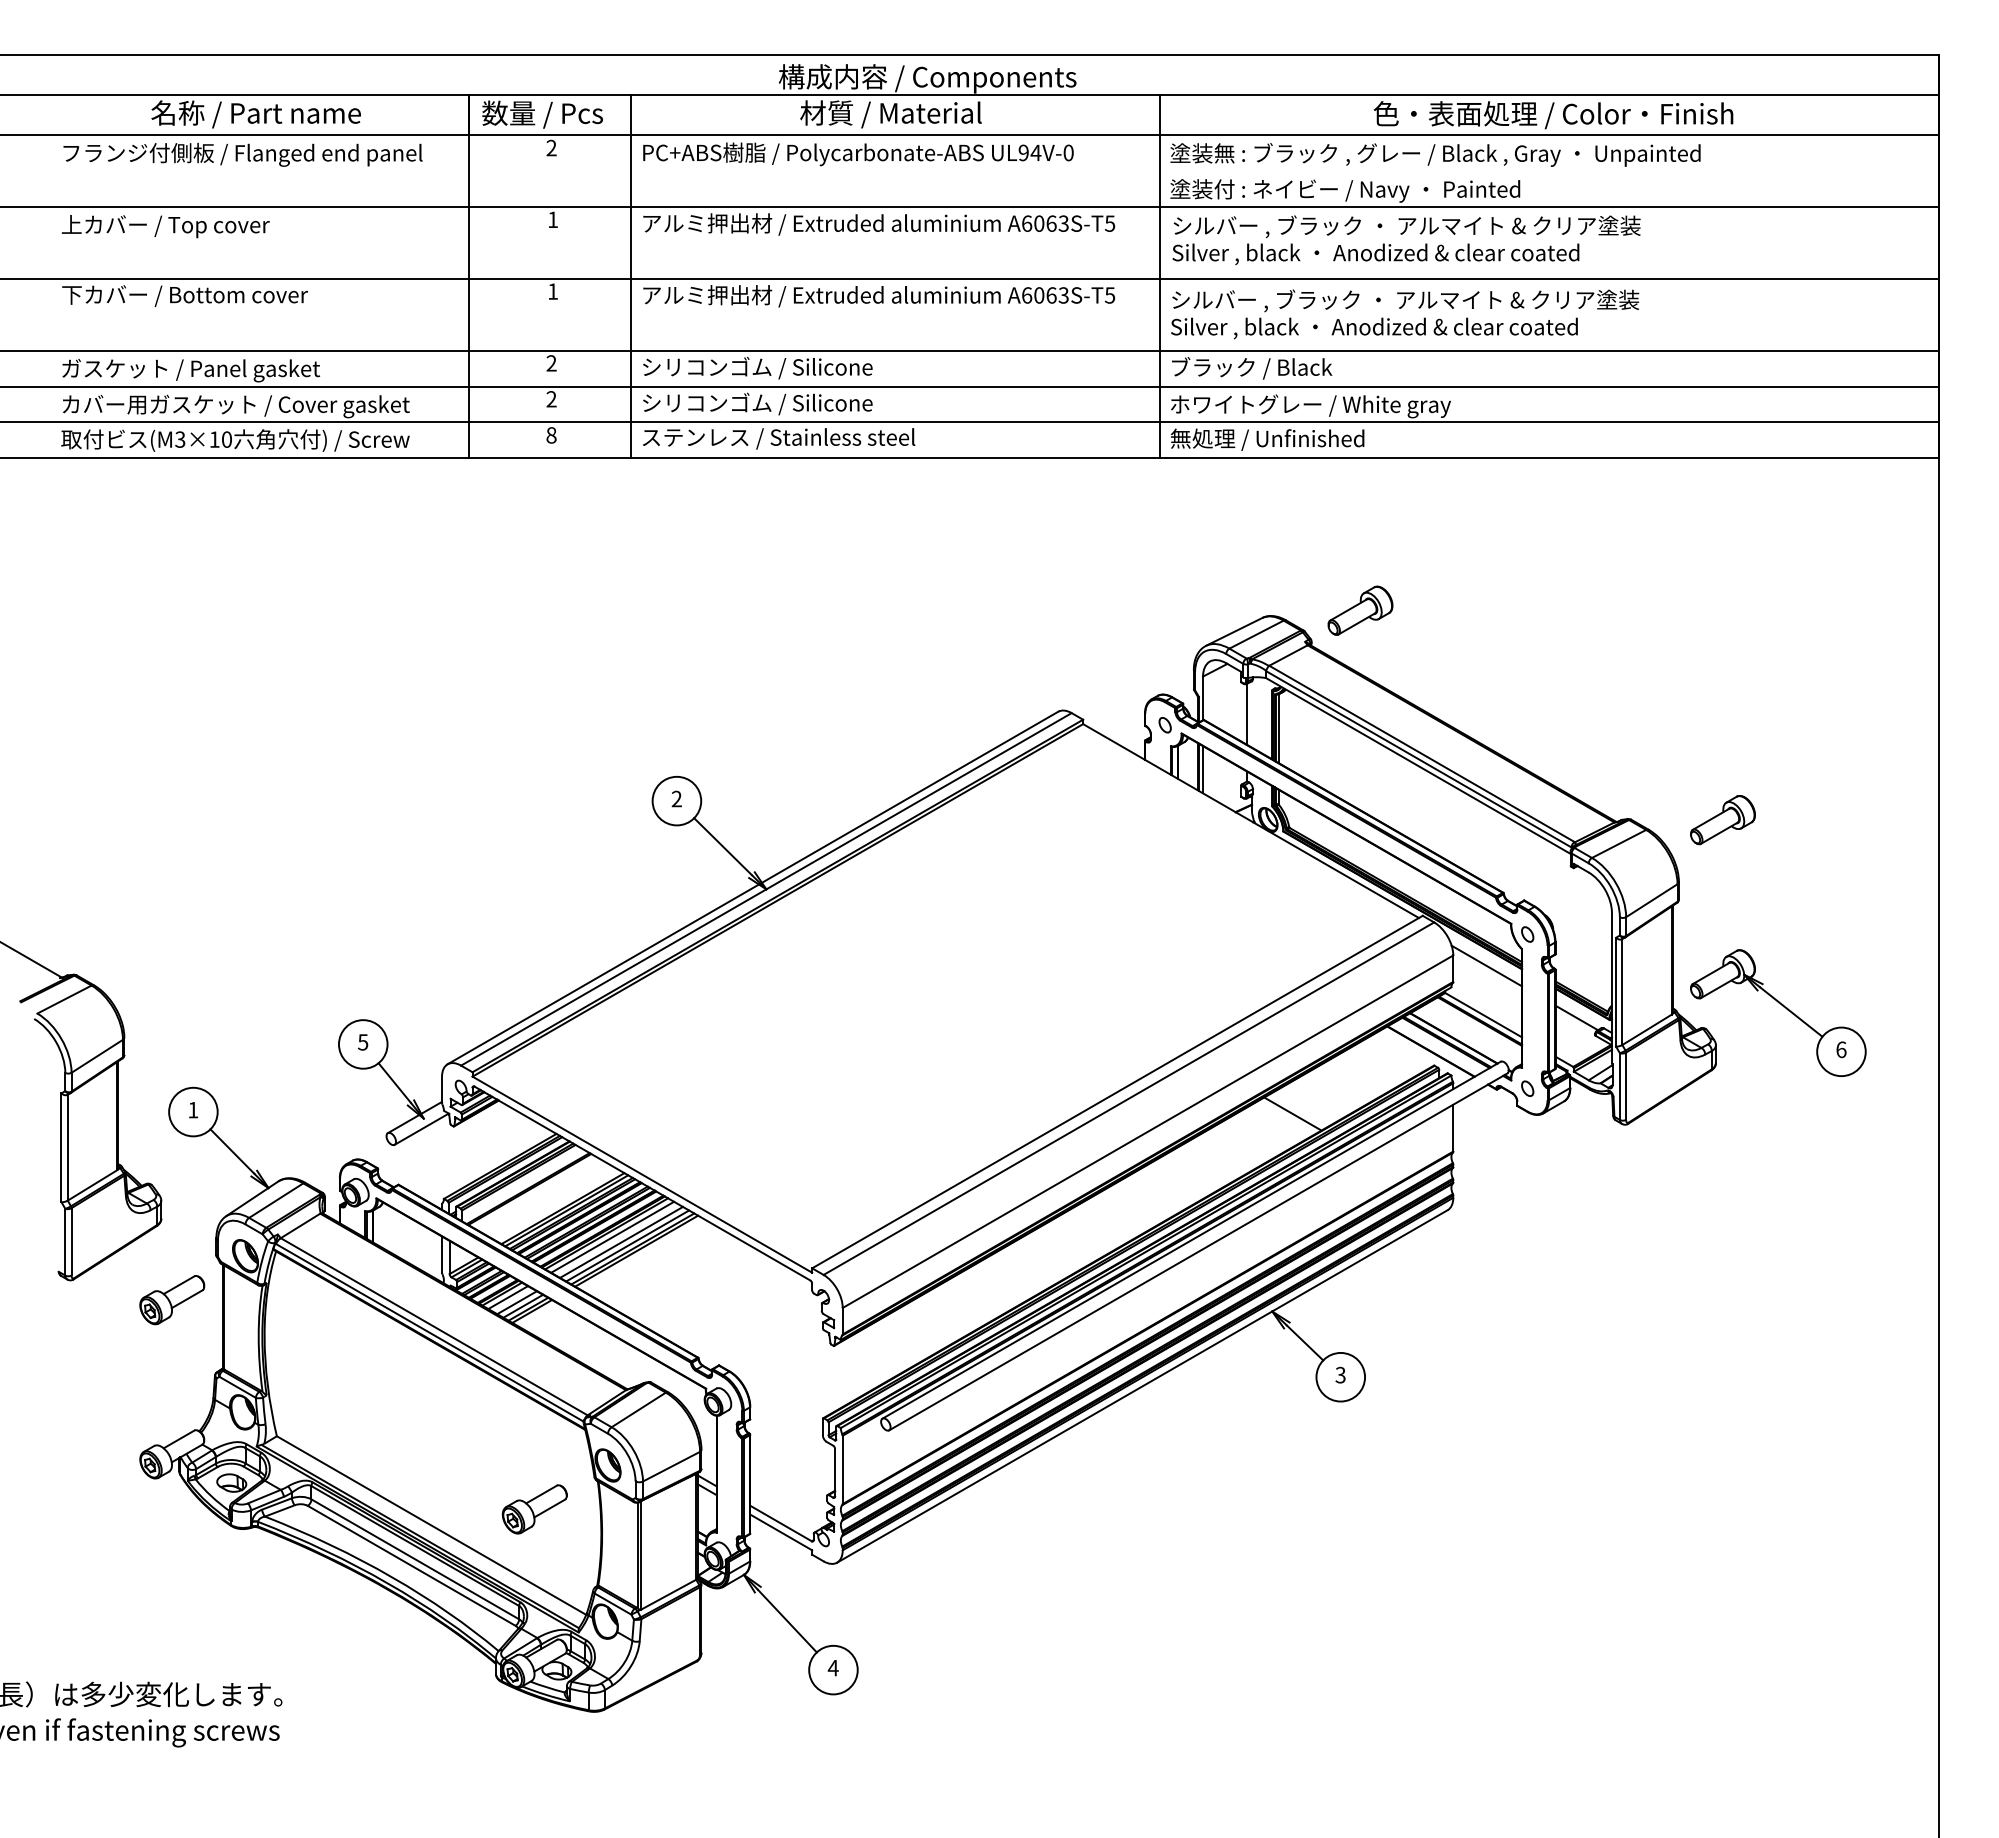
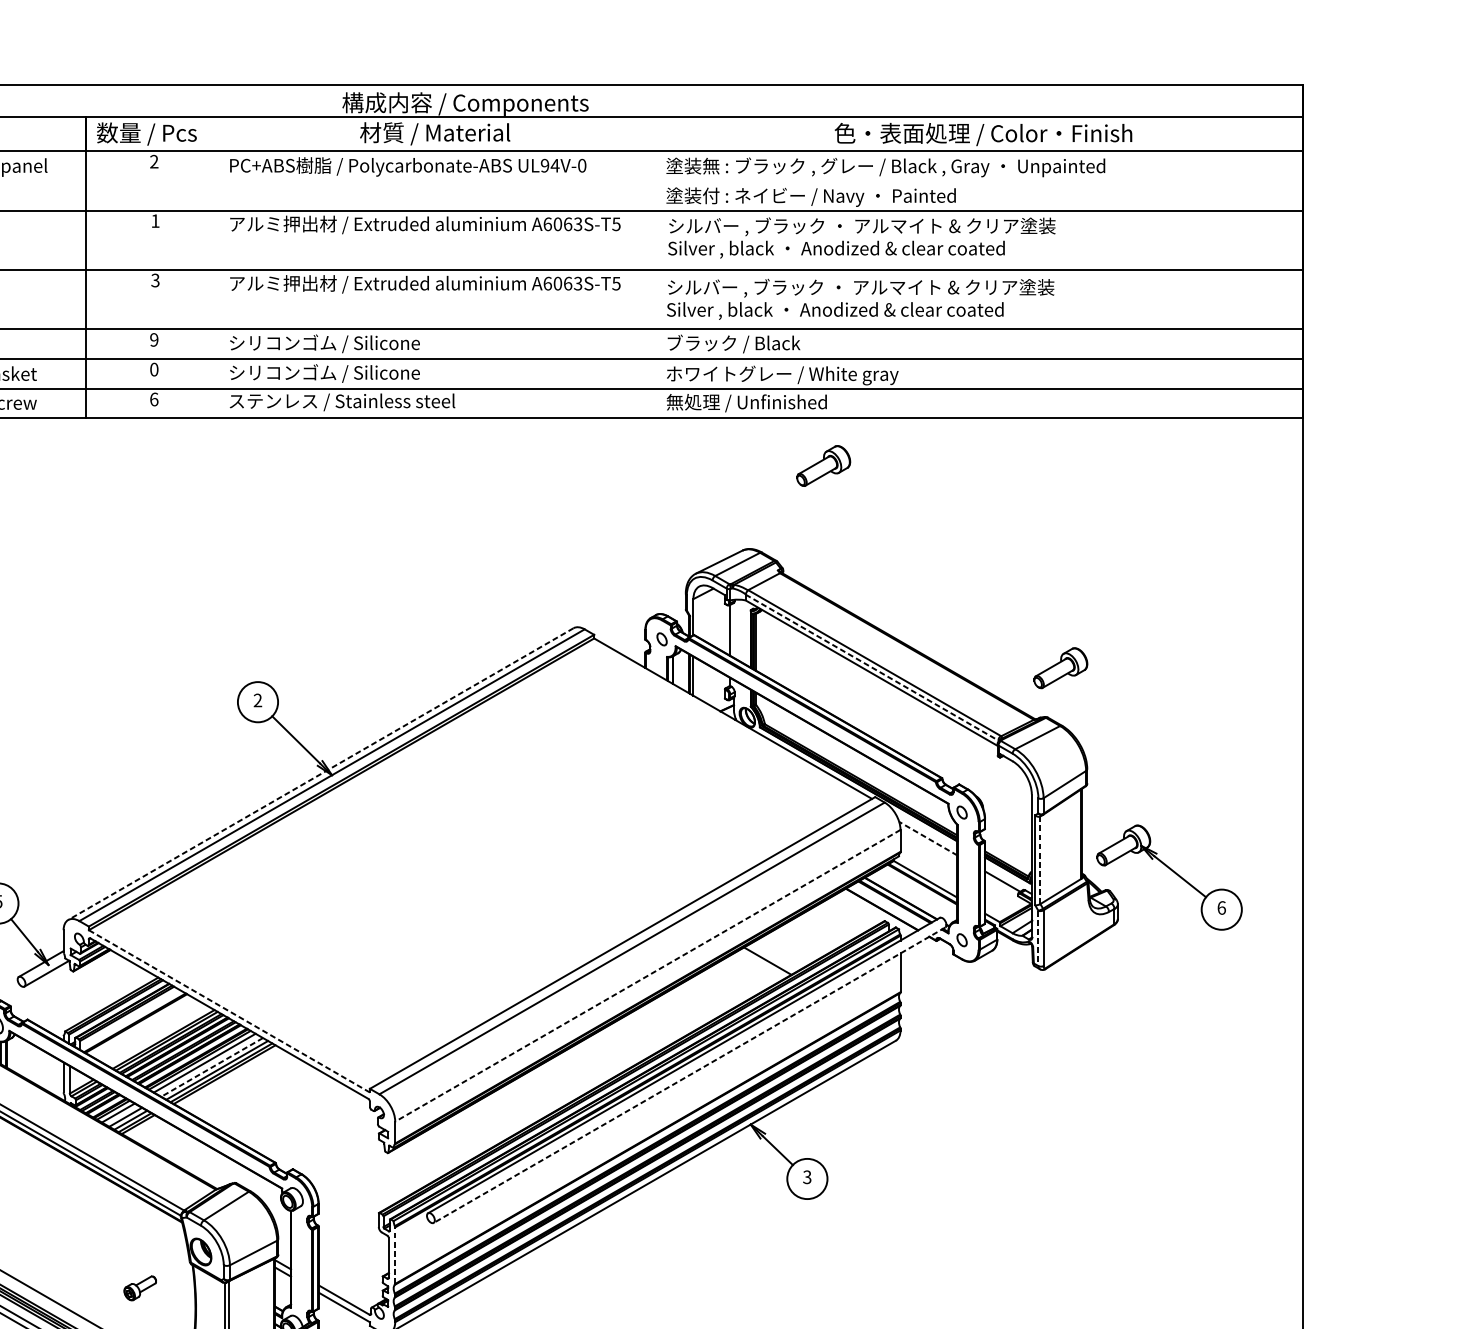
line: (631, 276) -> (220, 268), removed
line: (1159, 276) -> (657, 268), removed
text: (552, 291) -> (155, 280), 1 -> 3
text: (551, 363) -> (154, 340), 2 -> 9
text: (551, 399) -> (154, 369), 2 -> 0
text: (551, 435) -> (154, 399), 8 -> 6
part: (1360, 610) -> (823, 465), moved
line: (1419, 759) -> (872, 667), solid -> dashed
part: (1722, 820) -> (1060, 668), moved
line: (752, 888) -> (320, 774), solid -> dashed
line: (1486, 966) -> (928, 839), solid -> dashed
line: (1622, 992) -> (1040, 860), solid -> dashed
line: (1619, 1087) -> (1038, 939), solid -> dashed
line: (1148, 1131) -> (648, 975), solid -> dashed
line: (641, 1174) -> (228, 1011), solid -> dashed
line: (621, 1242) -> (212, 1067), solid -> dashed
line: (1198, 1251) -> (689, 1074), solid -> dashed
line: (842, 1469) -> (395, 1255), solid -> dashed
part: (534, 1509) -> (140, 1288), size x0.6

